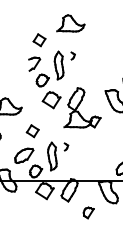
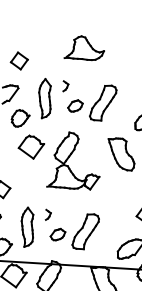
part: (70, 23) -> (84, 48), moved
part: (91, 65) -> (91, 101), added
part: (85, 156) -> (74, 230), added

